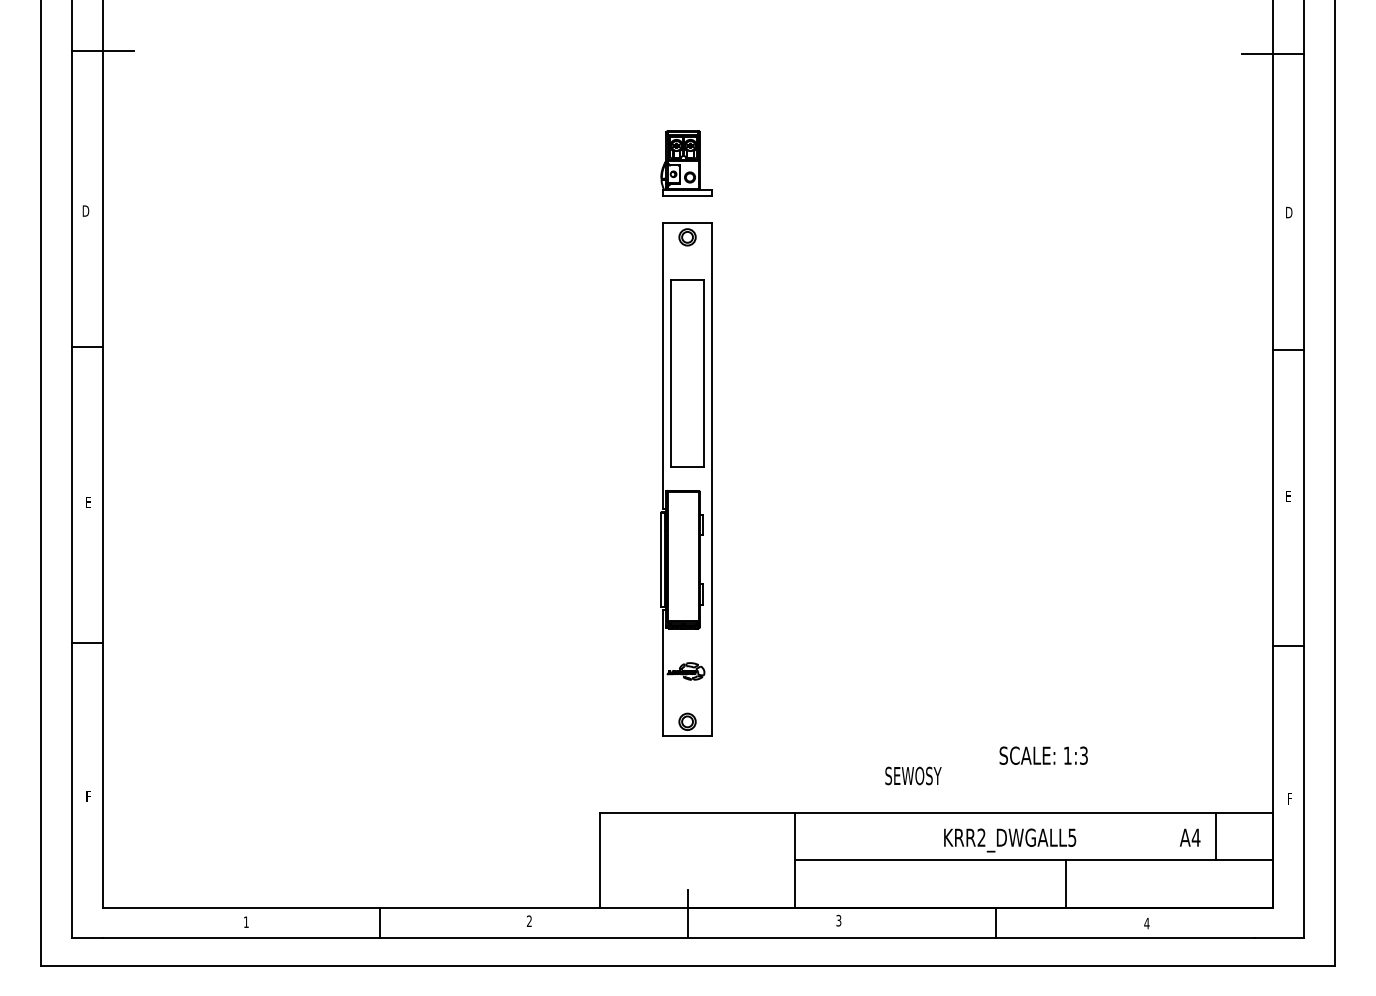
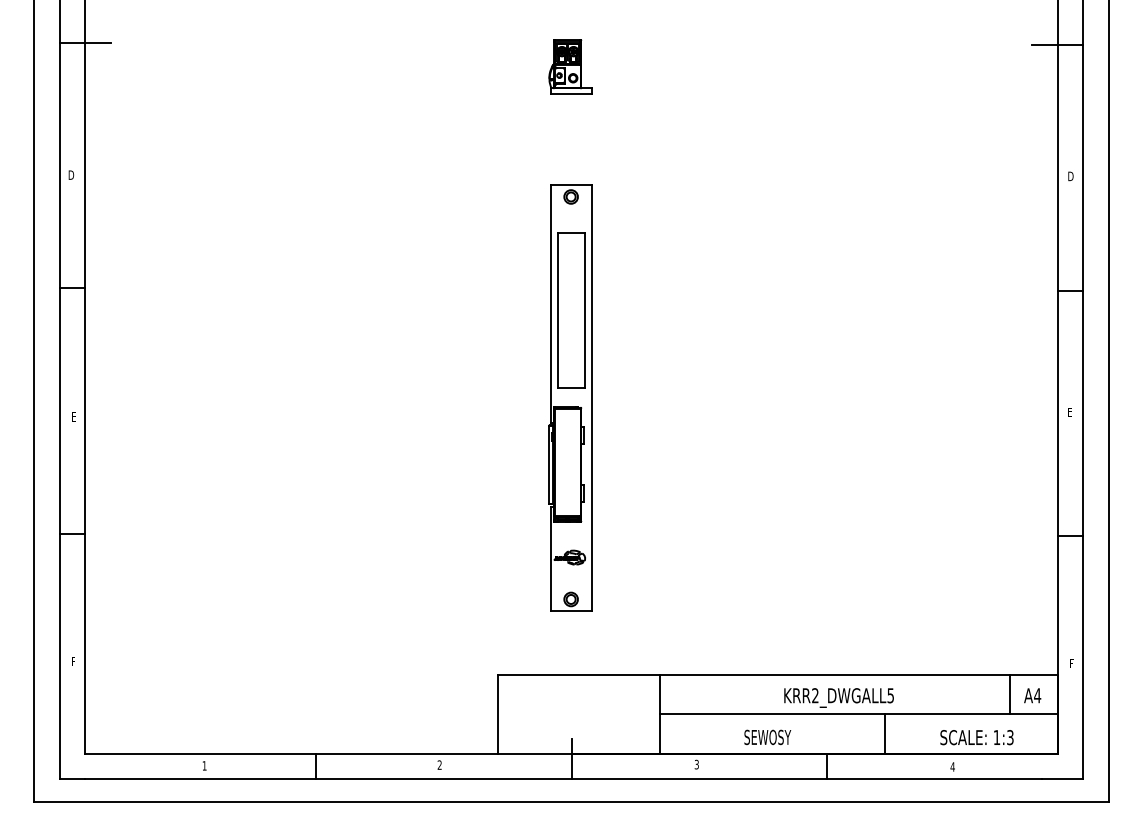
part: (686, 163) -> (570, 66), moved
text: (1043, 755) -> (976, 737), moved
text: (913, 776) -> (767, 737), moved
text: (1189, 837) -> (1032, 695), moved

